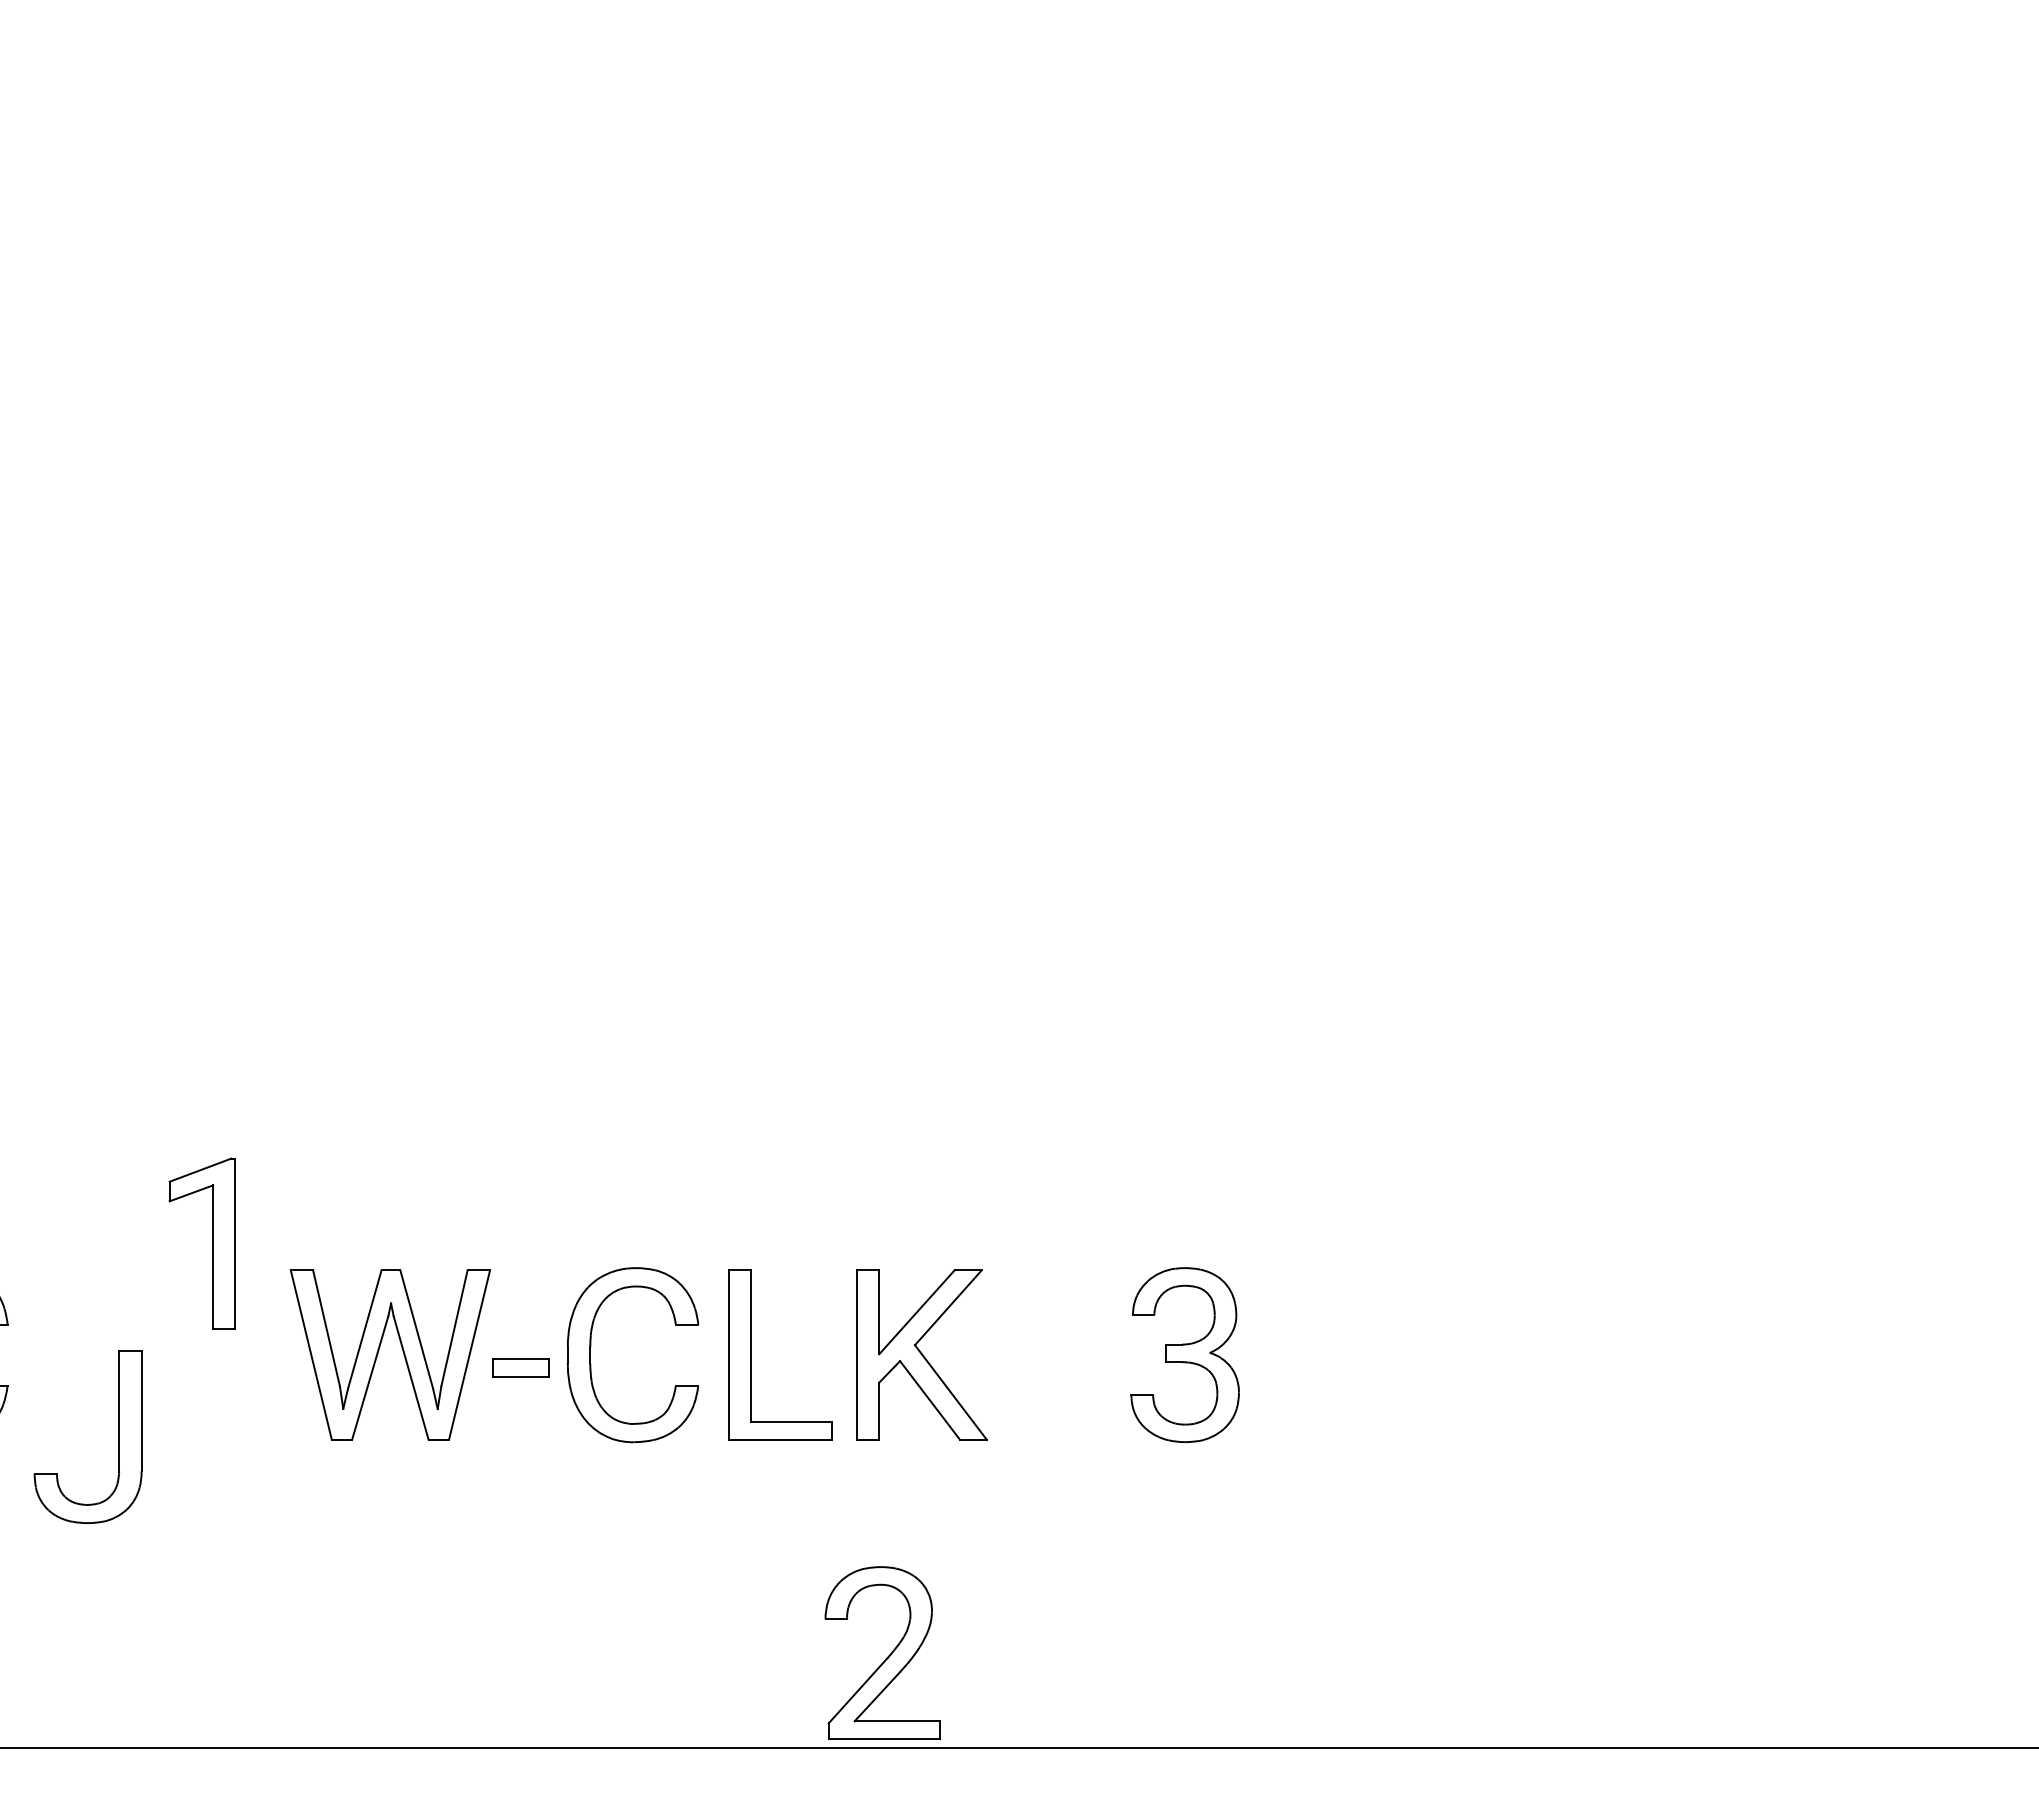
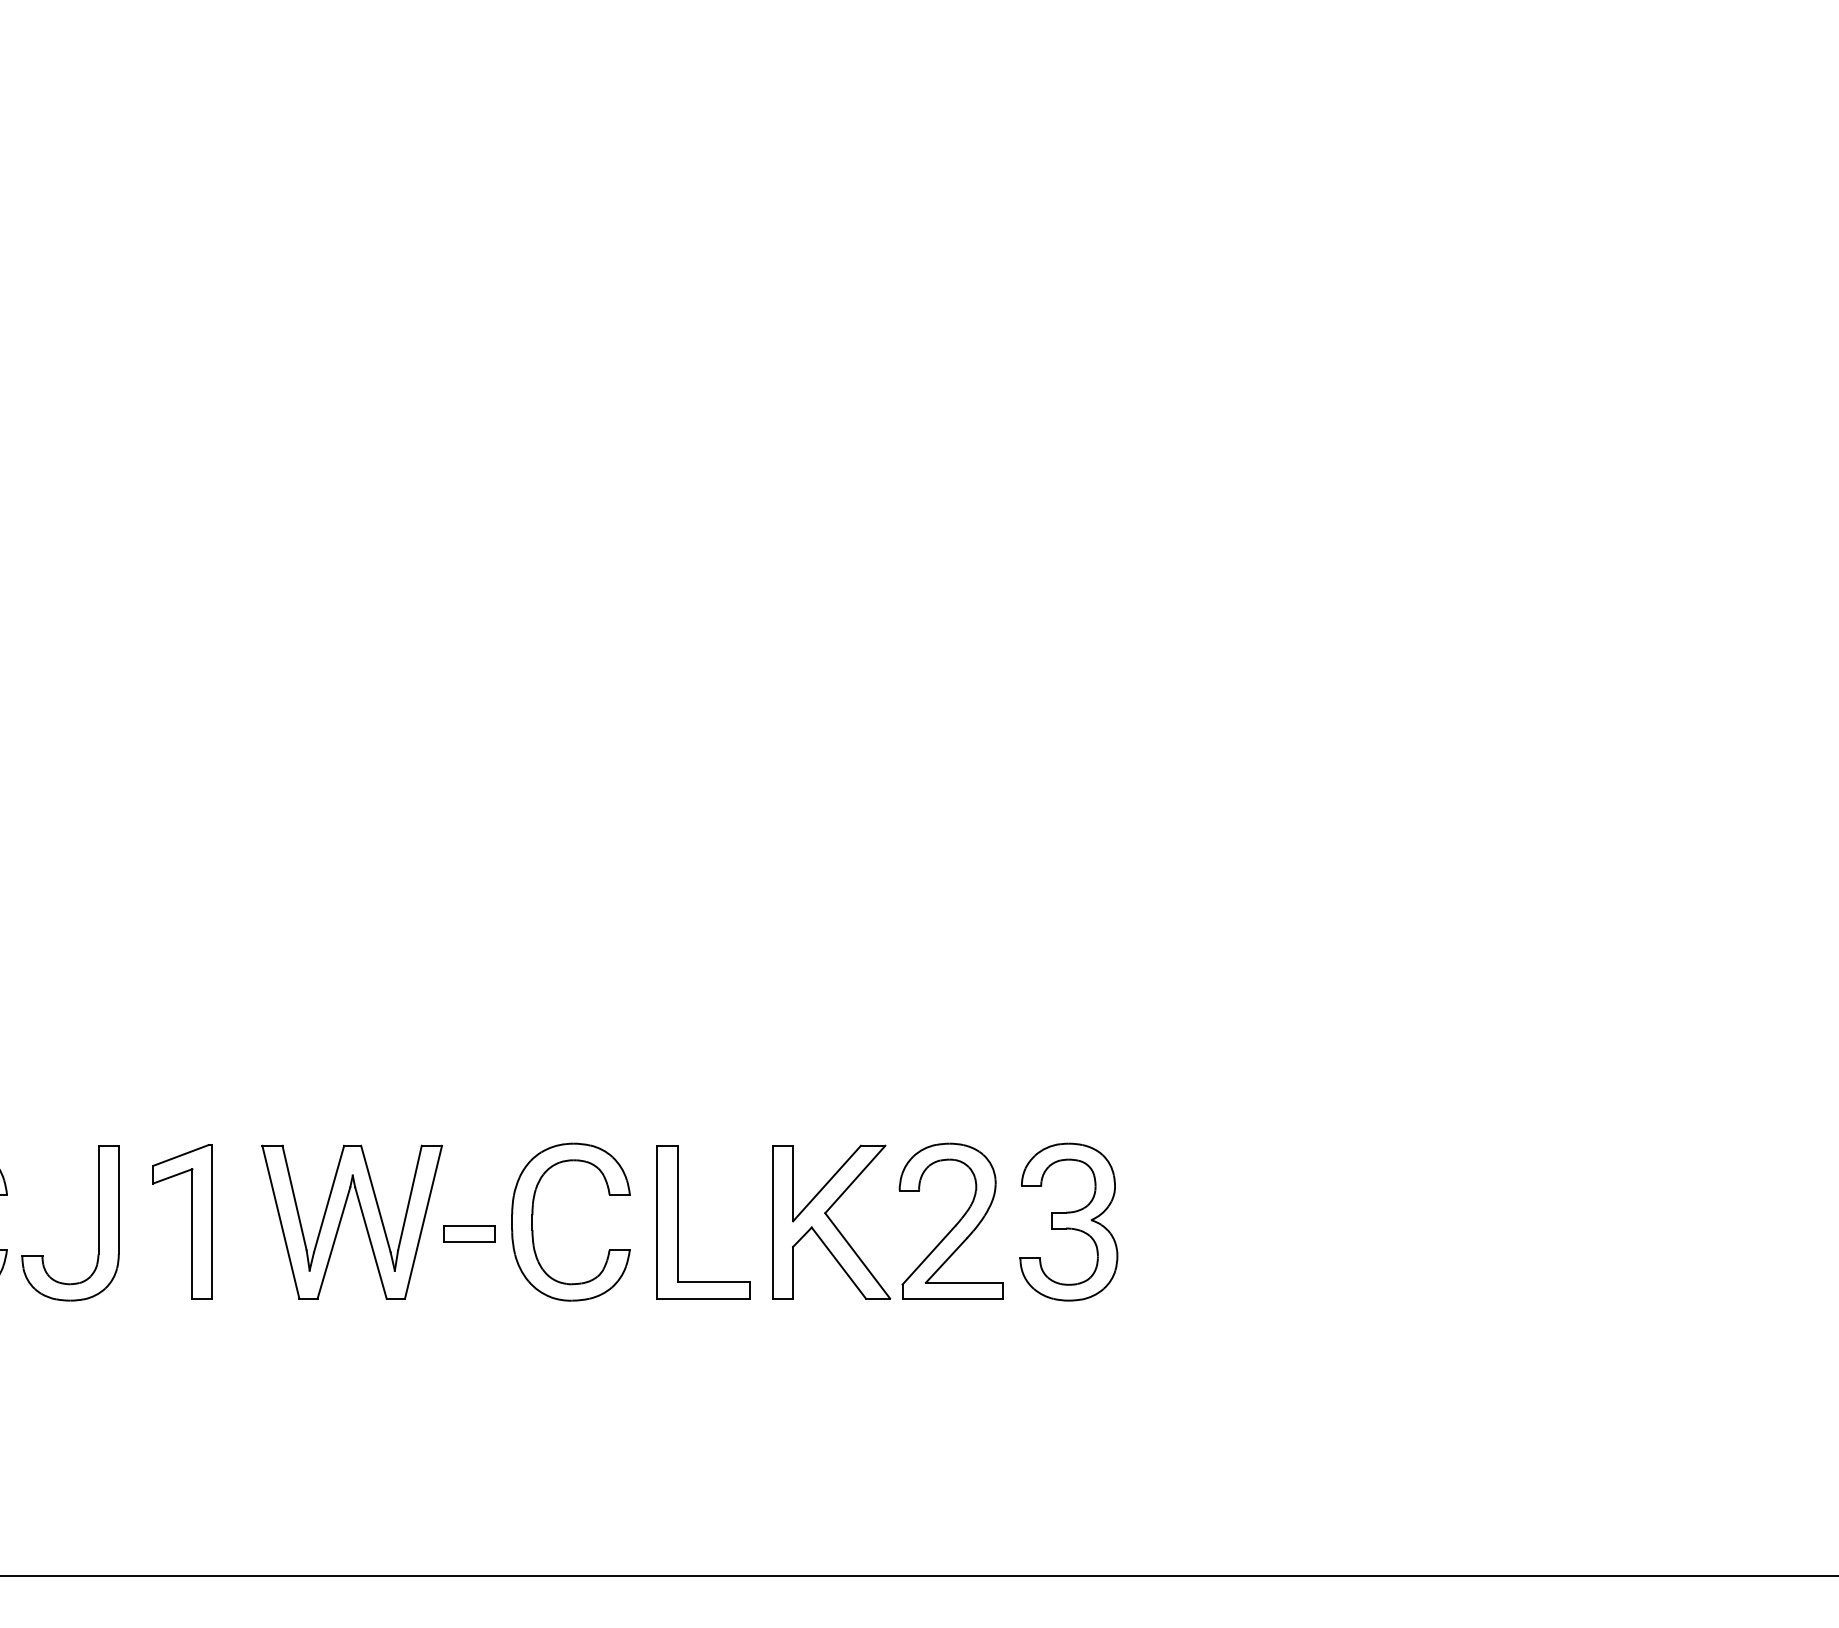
part: (212, 1243) -> (191, 1221), moved
part: (118, 1436) -> (97, 1222), moved
part: (887, 1656) -> (955, 1224), moved

